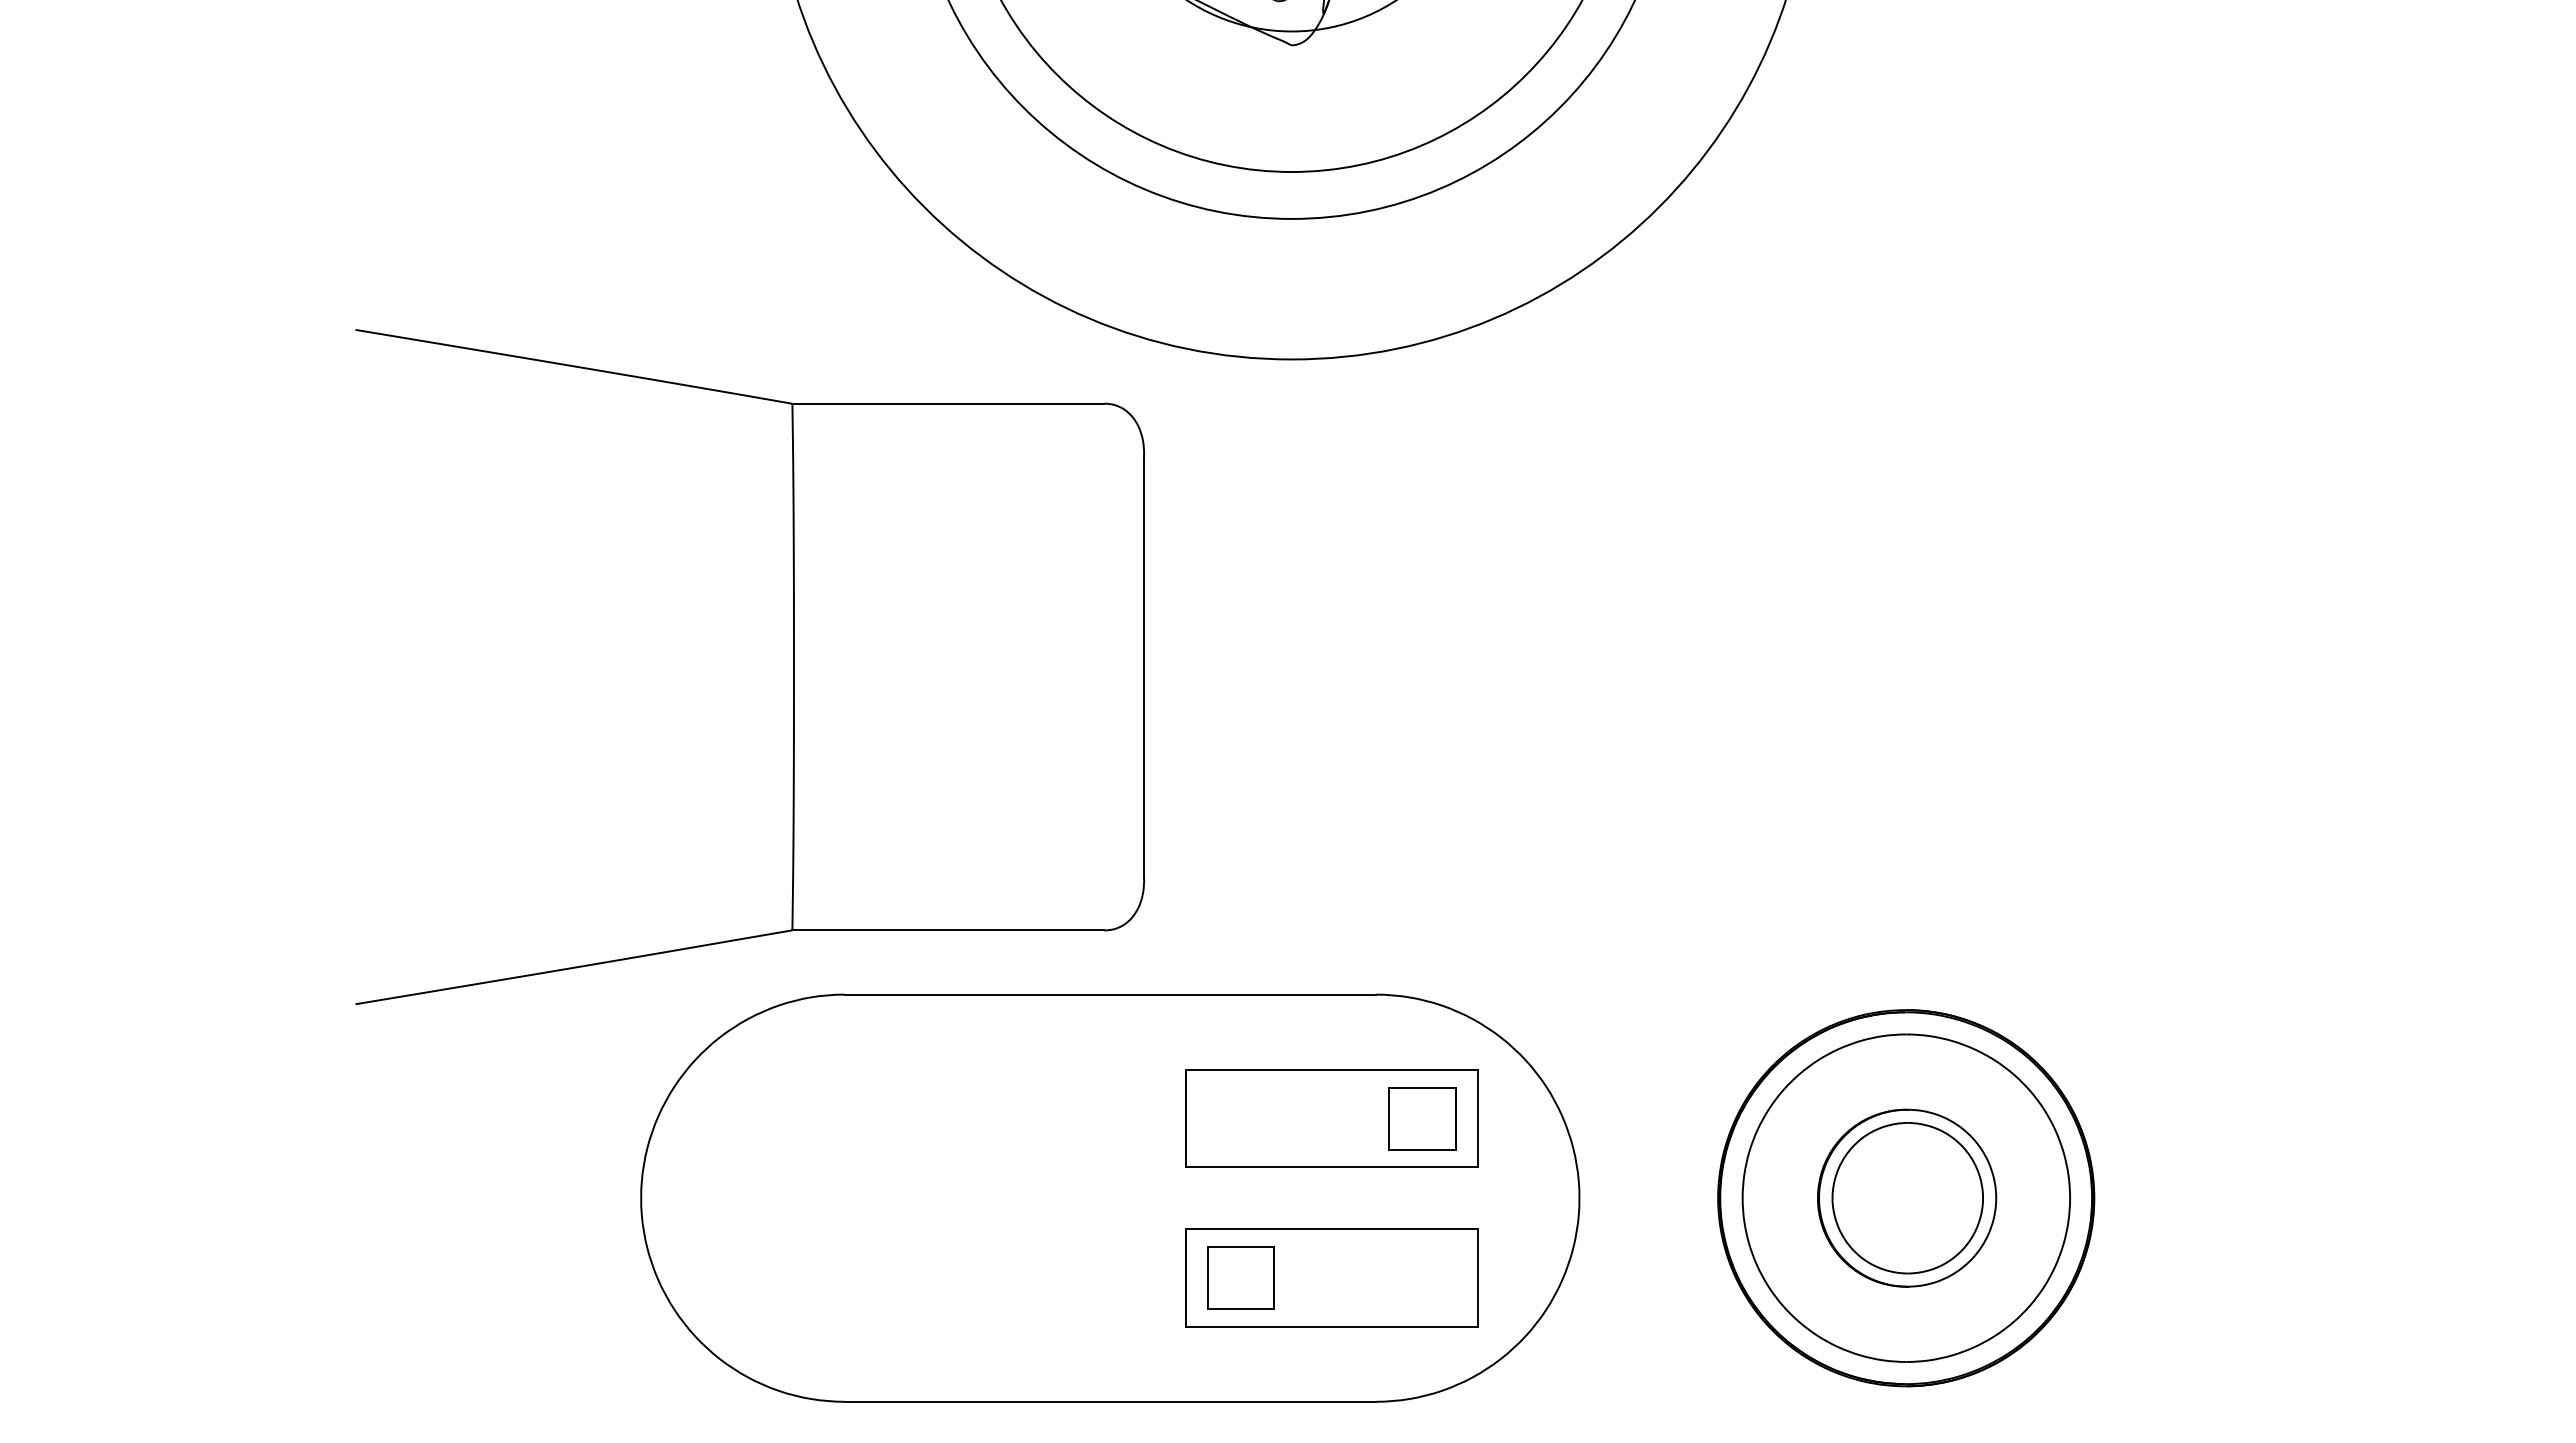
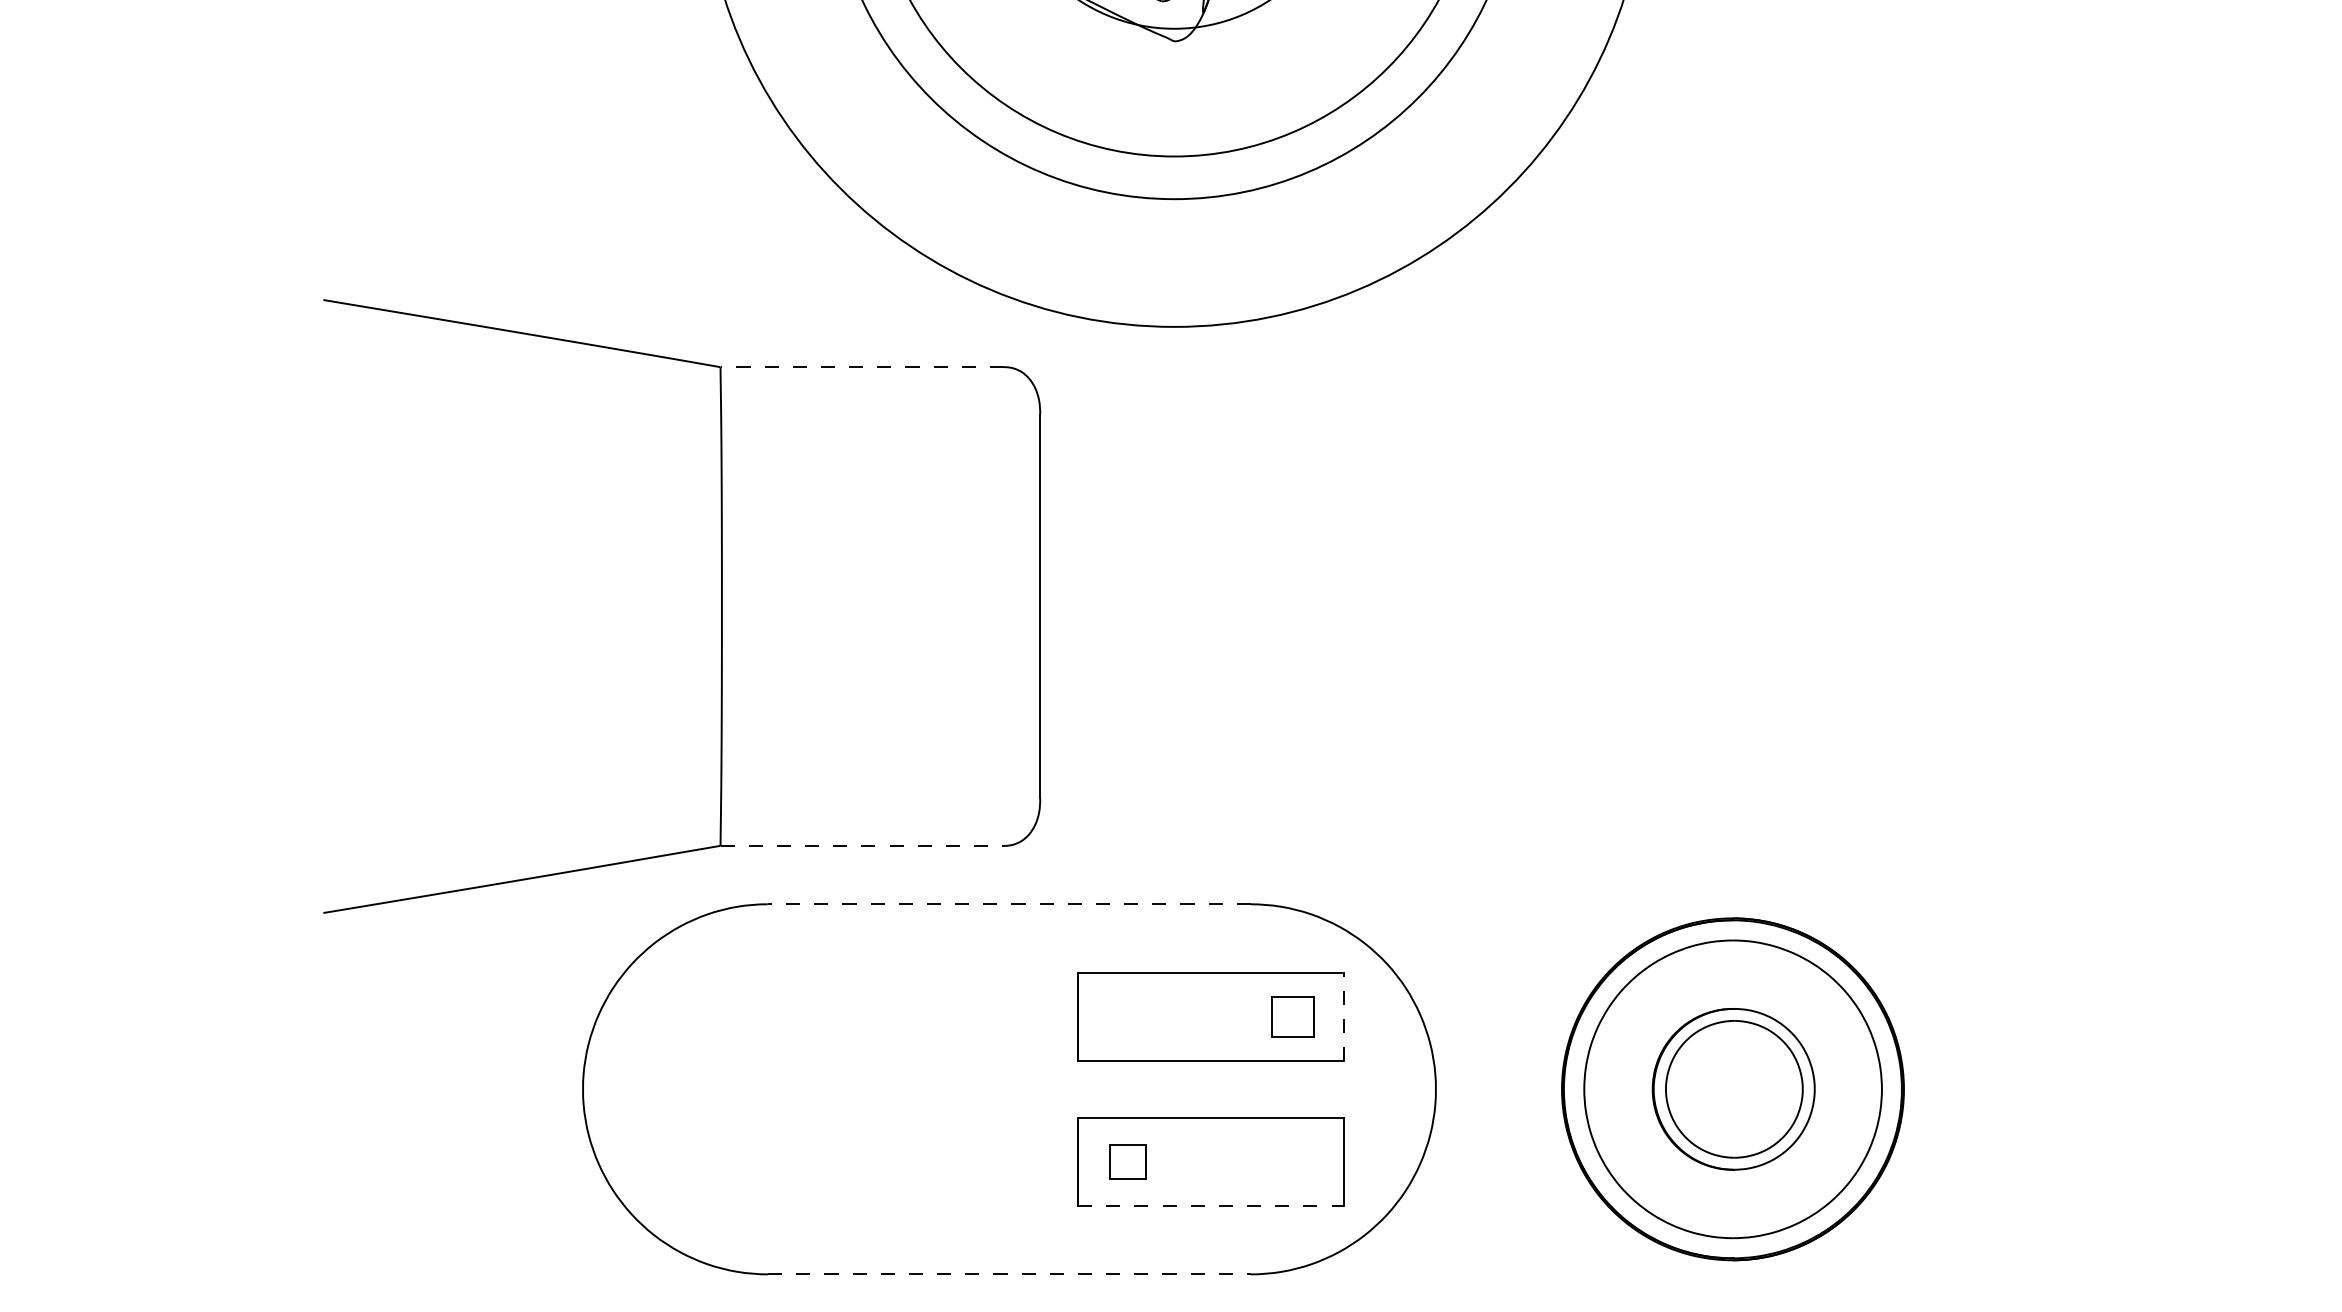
line: (948, 403) -> (862, 366), solid -> dashed
line: (948, 930) -> (862, 845), solid -> dashed
line: (1110, 994) -> (1009, 904), solid -> dashed
part: (1422, 1118) -> (1293, 1016), size x0.7
line: (1477, 1118) -> (1343, 1016), solid -> dashed
part: (1240, 1277) -> (1127, 1161), size x0.6
line: (1332, 1326) -> (1211, 1205), solid -> dashed
line: (1110, 1401) -> (1009, 1274), solid -> dashed

